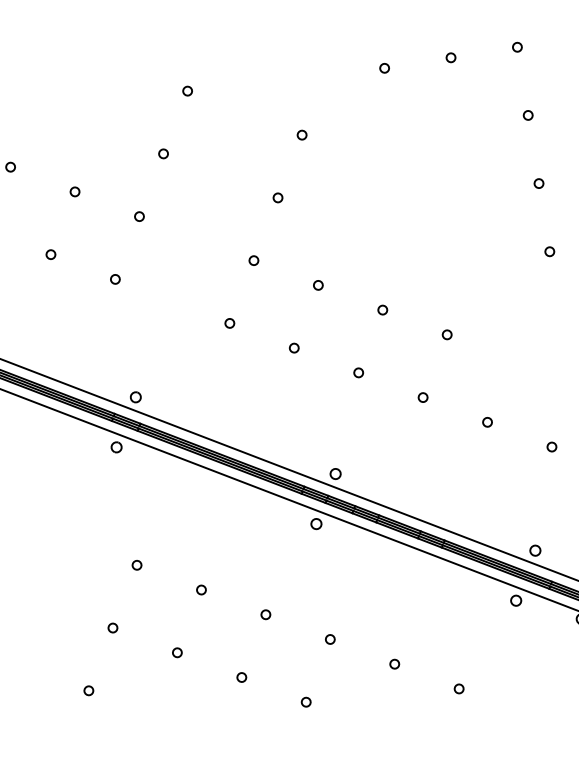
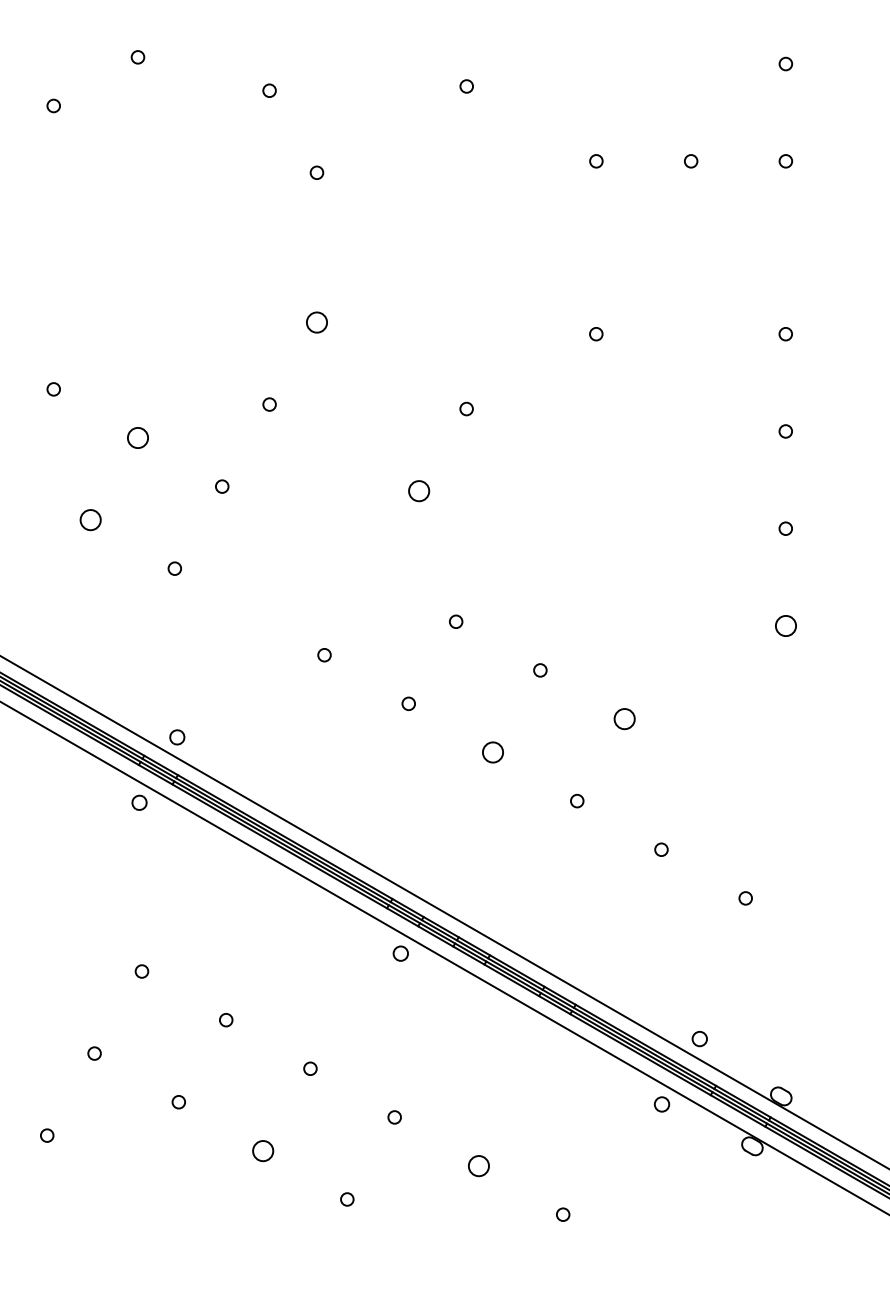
circle: (450, 58) -> (690, 334), removed
circle: (187, 91) -> (316, 322), size x1.6
circle: (74, 191) -> (137, 437), size x1.6
circle: (278, 197) -> (419, 490), size x1.6
circle: (549, 251) -> (785, 625), size x1.6
circle: (50, 254) -> (90, 519), size x1.6
circle: (253, 260) -> (371, 573), removed
circle: (447, 334) -> (624, 718), size x1.6
circle: (358, 372) -> (492, 752), size x1.6
circle: (335, 474) -> (438, 888), removed
circle: (394, 663) -> (478, 1165), size x1.6
circle: (241, 677) -> (262, 1150), size x1.6

